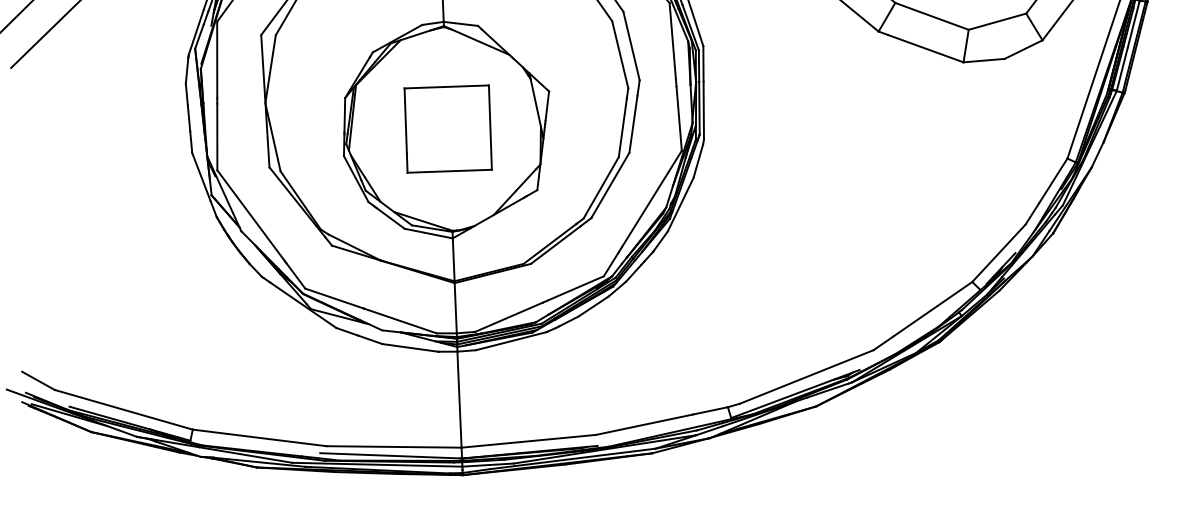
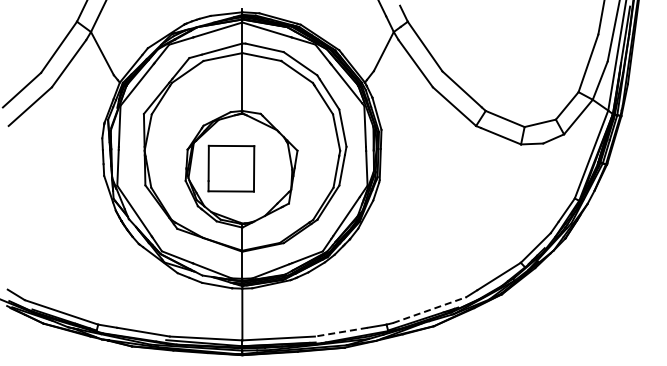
part: (448, 128) -> (231, 168), moved
line: (806, 377) -> (429, 310), solid -> dashed
line: (644, 425) -> (341, 332), solid -> dashed

